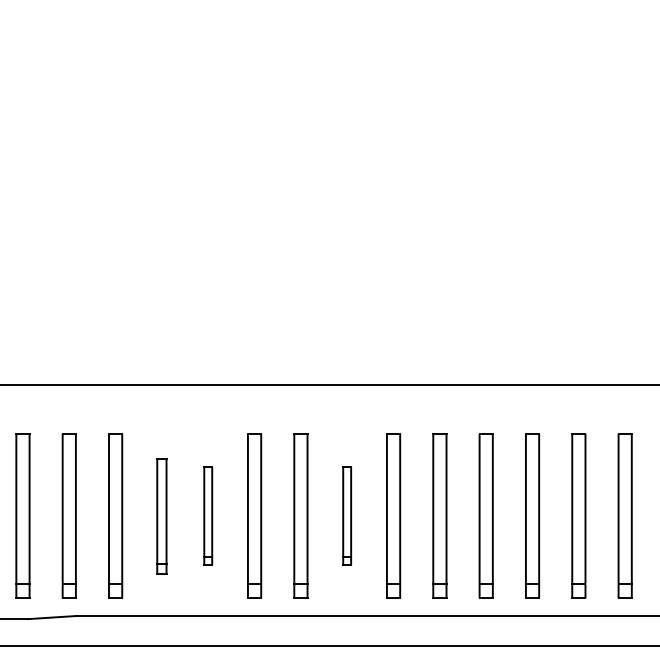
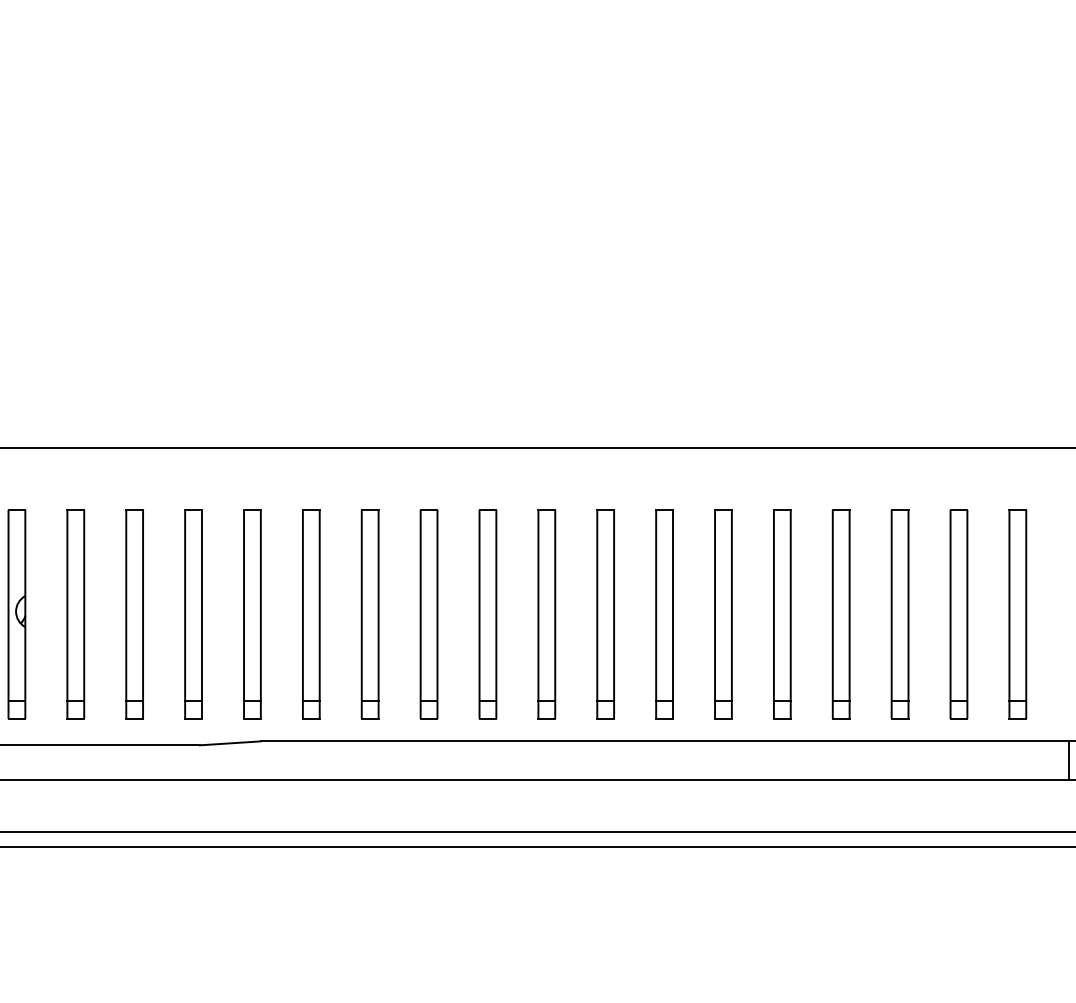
part: (161, 516) -> (369, 614), size x1.43
part: (207, 516) -> (428, 614), size x1.67
part: (347, 516) -> (605, 614), size x1.67

